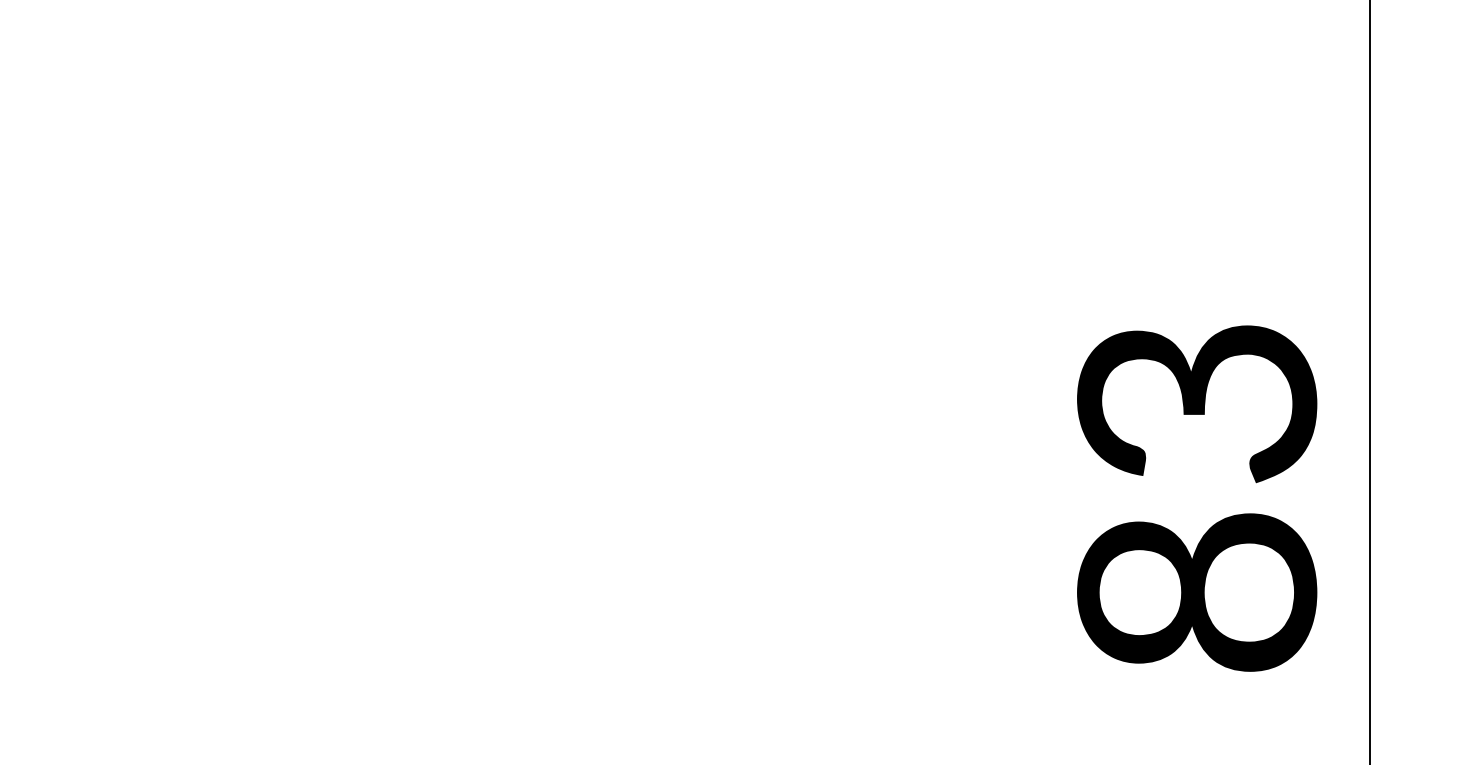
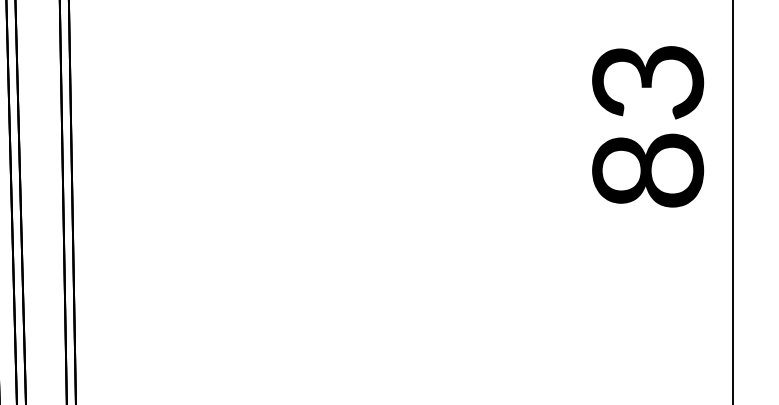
text: (1198, 497) -> (648, 126), moved

